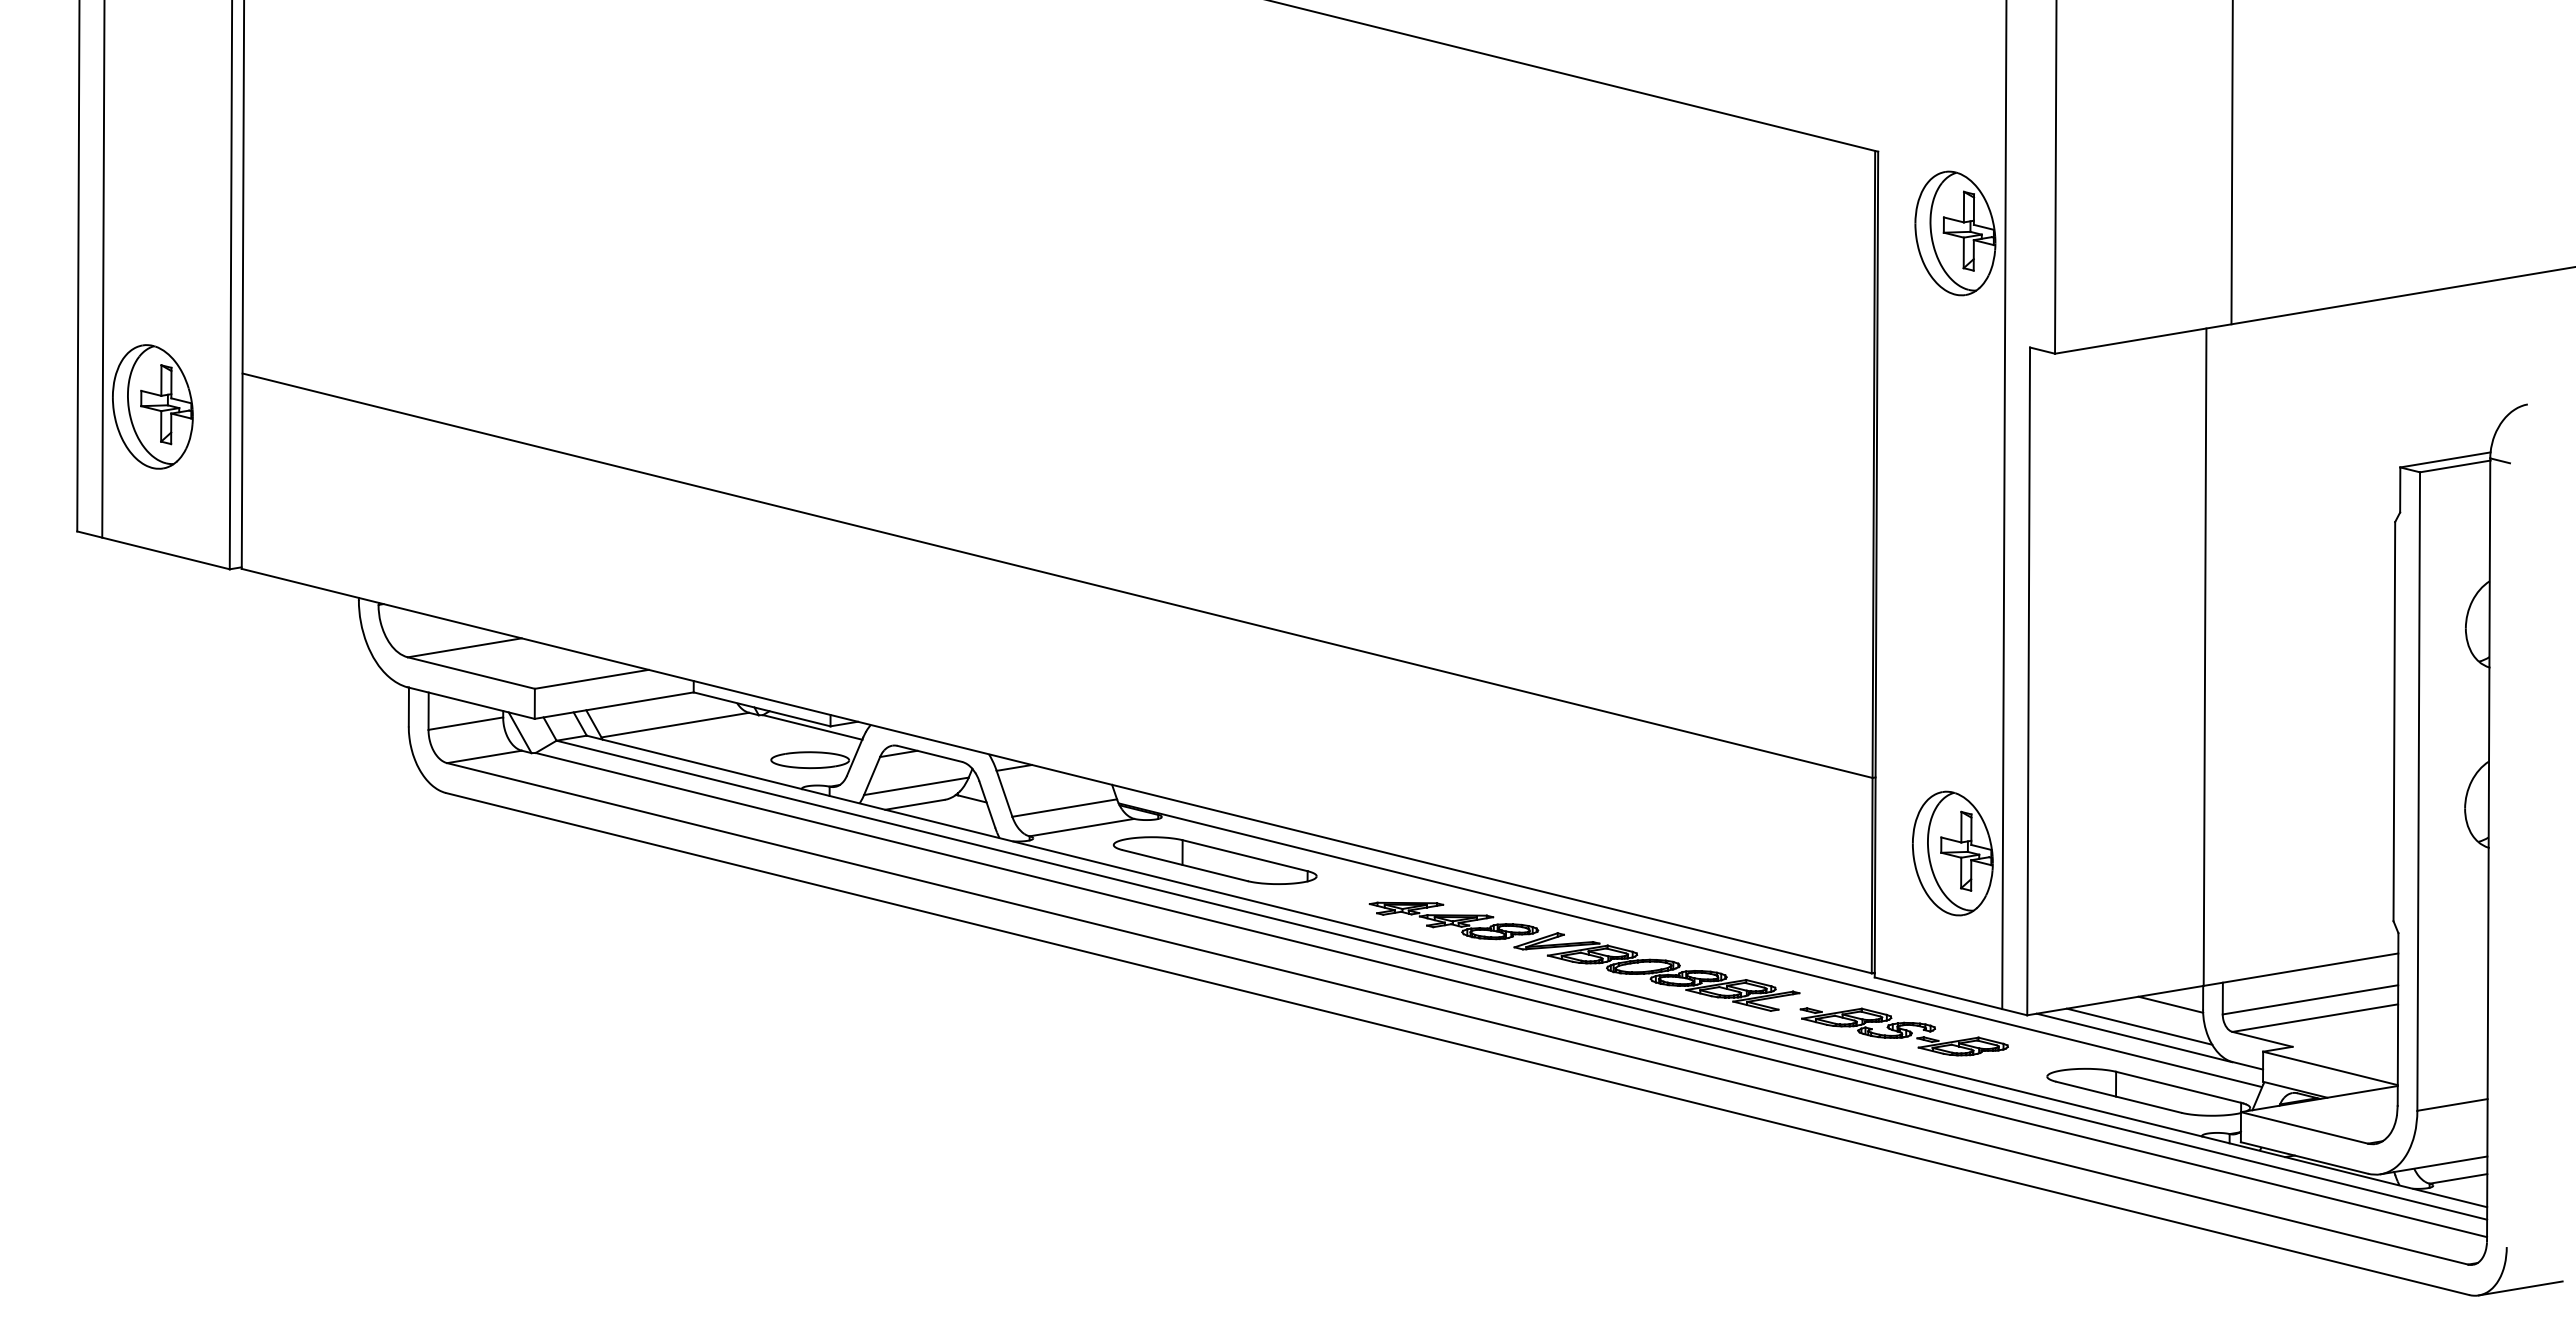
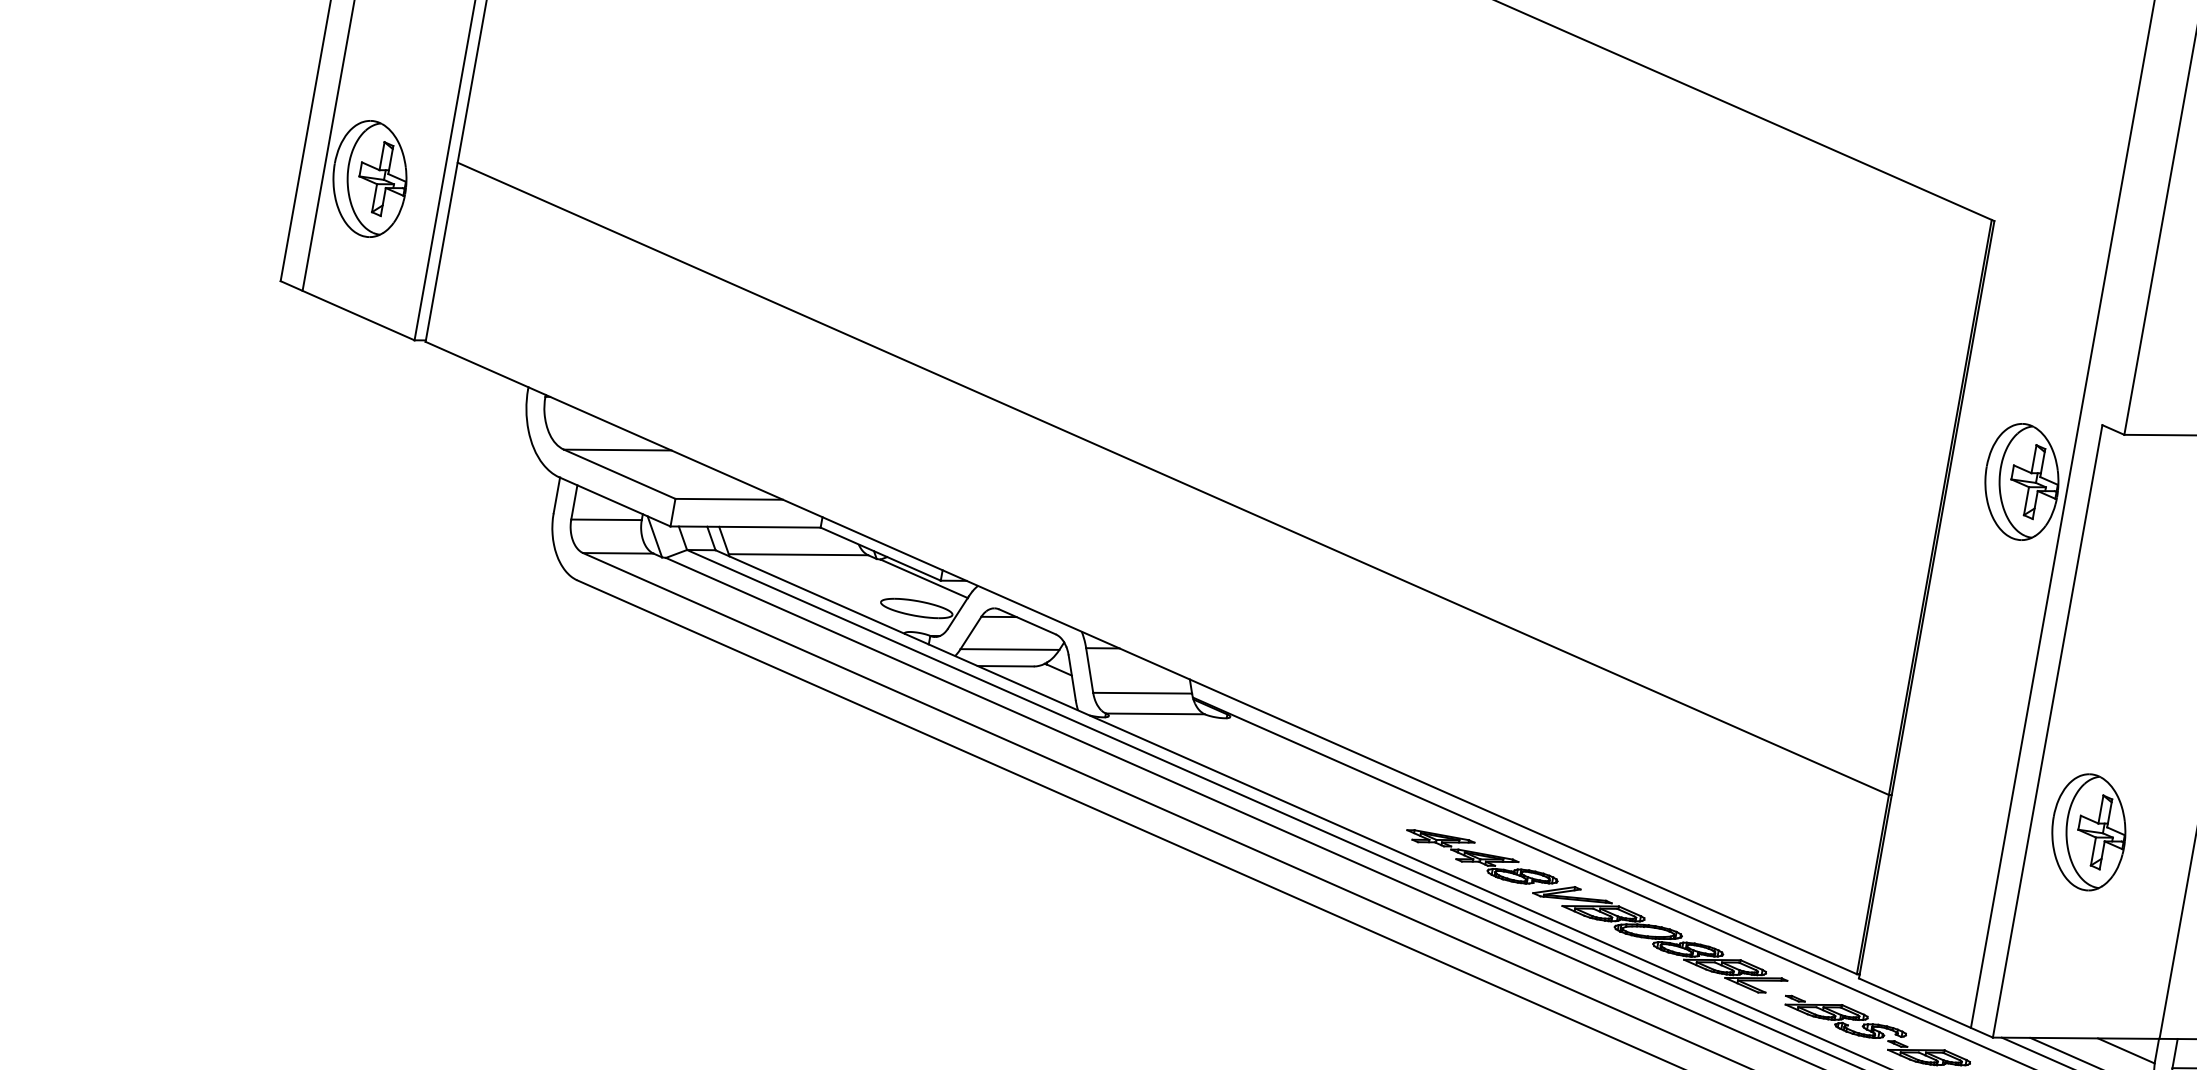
part: (1955, 233) -> (2021, 482), moved
part: (1952, 853) -> (2088, 832), moved
part: (1214, 860) -> (1271, 765), removed

